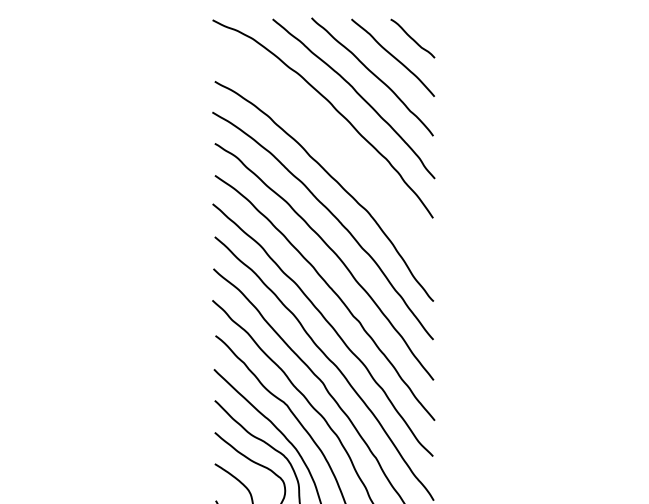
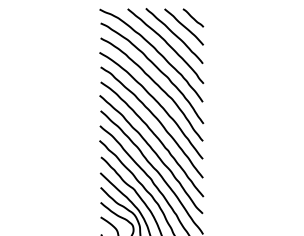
curve: (334, 146) -> (156, 68), added

